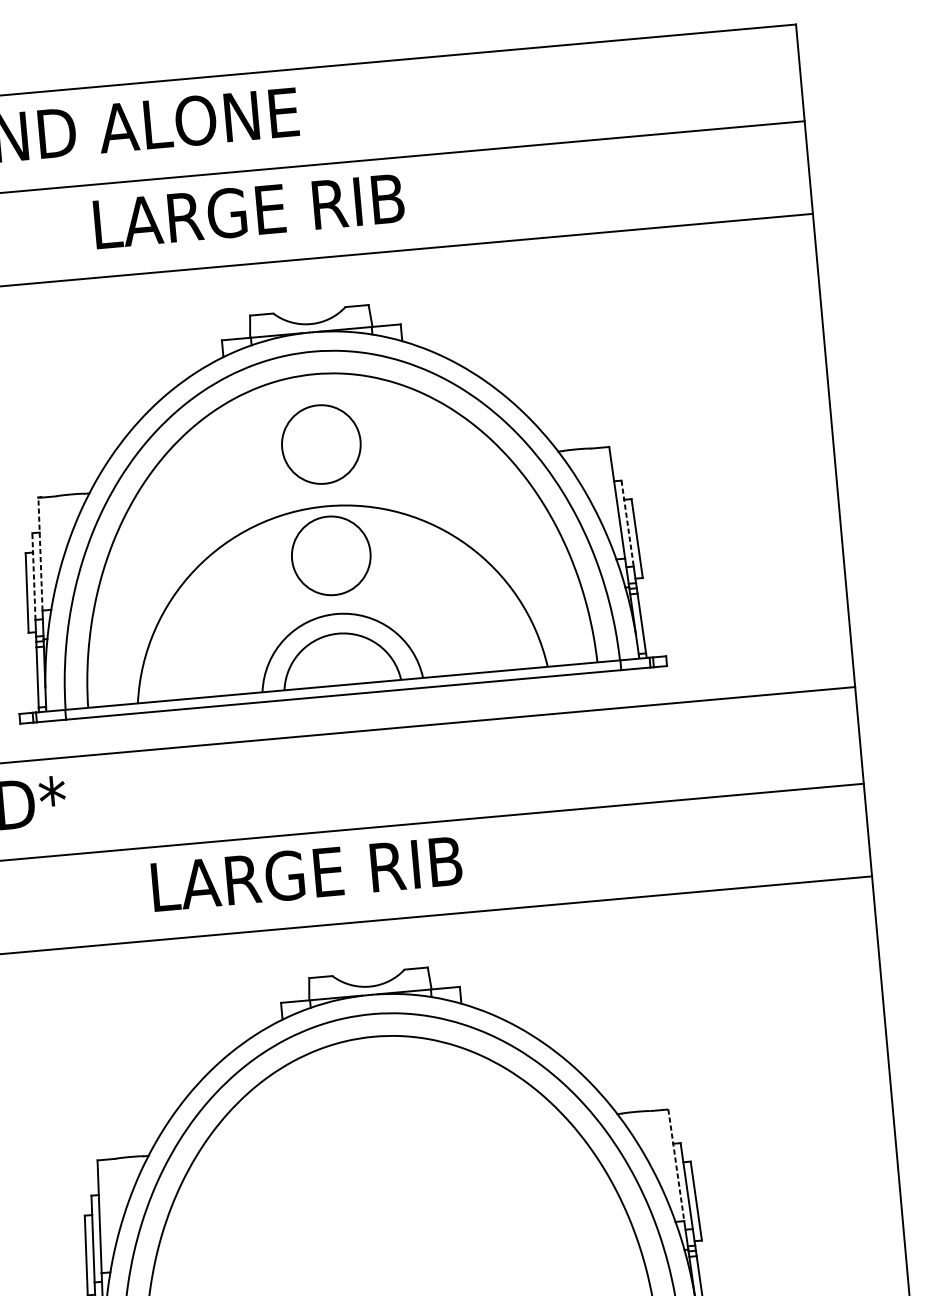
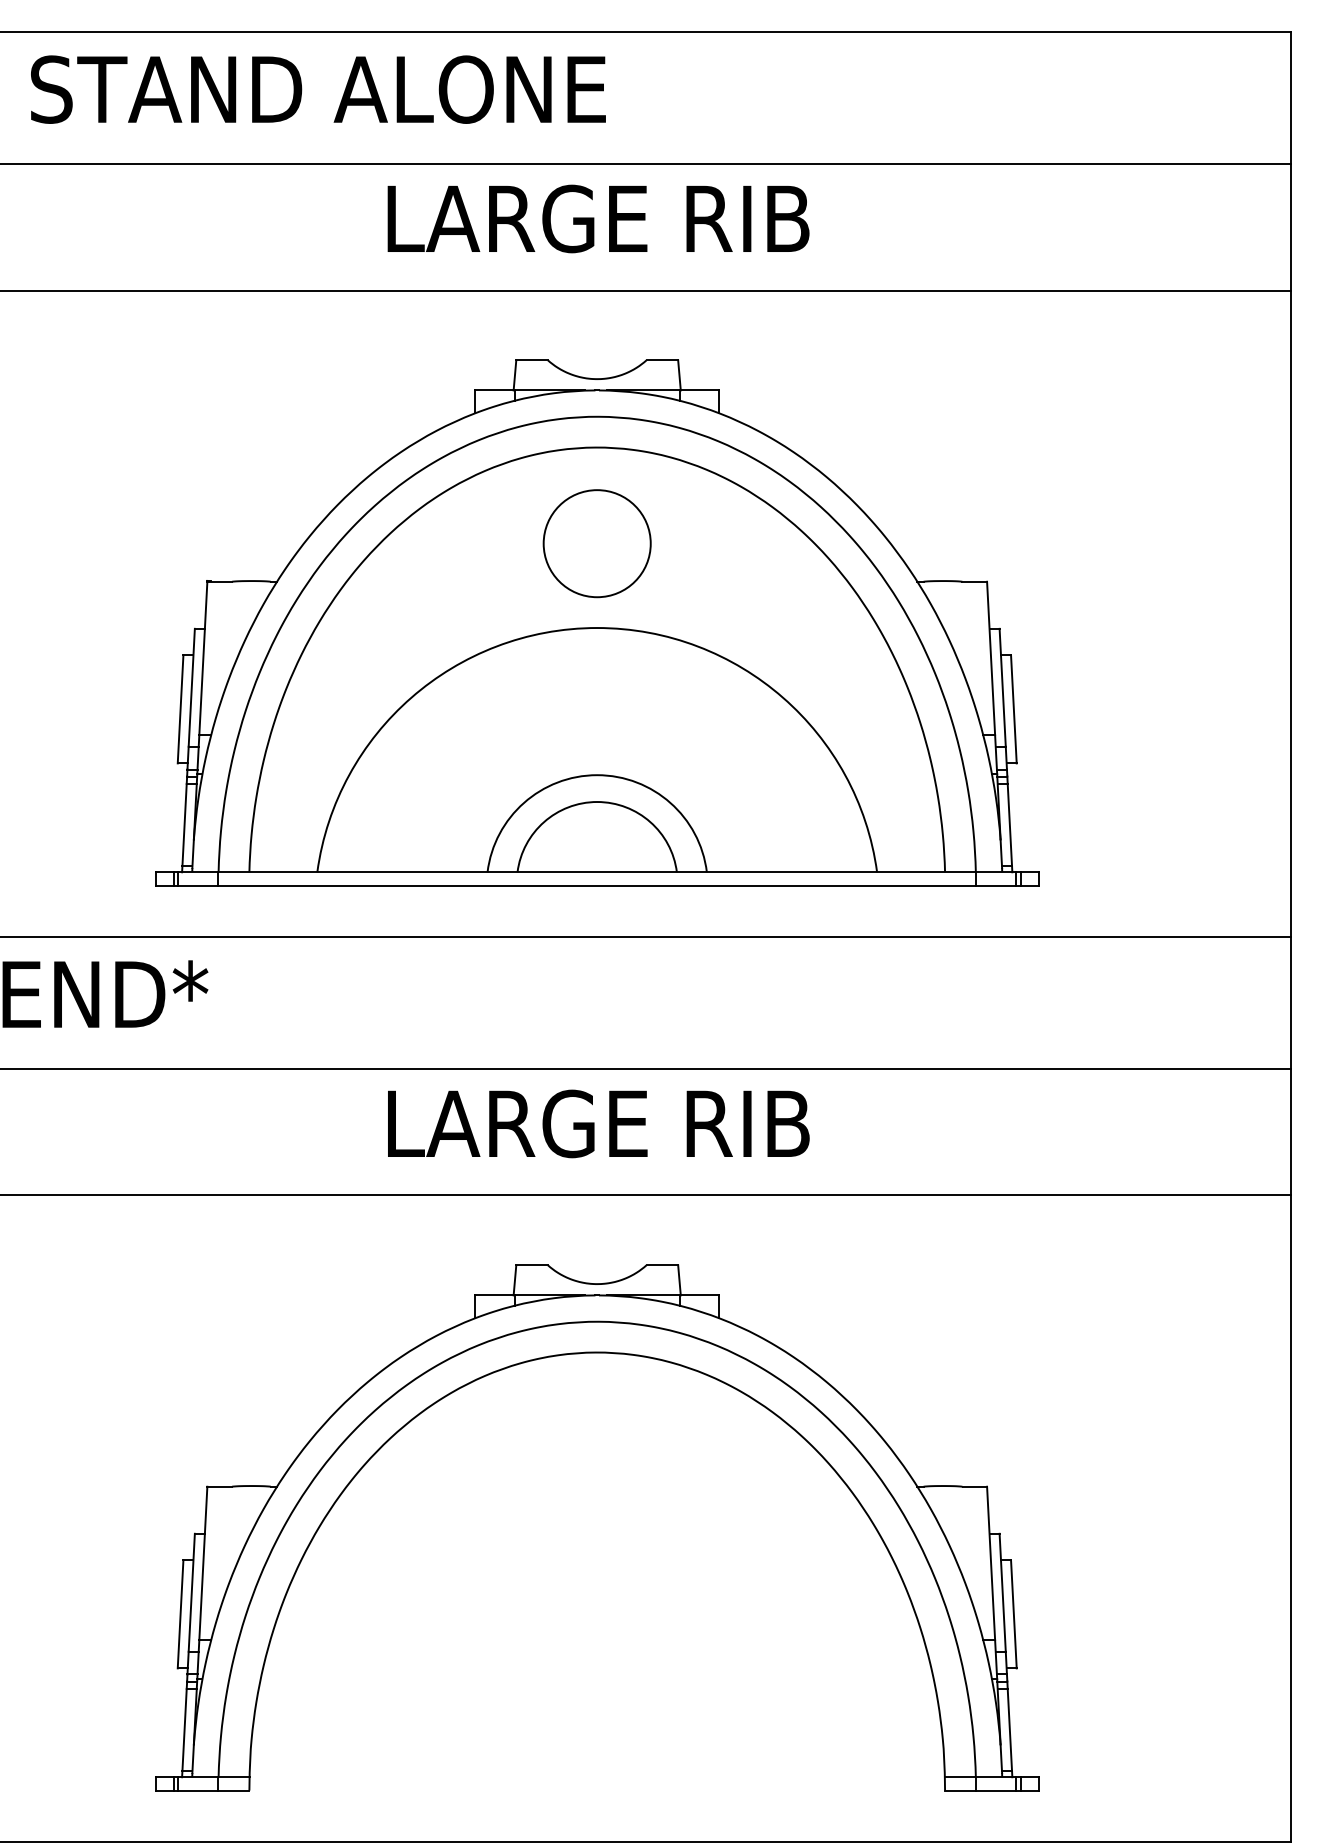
text: (249, 211) -> (598, 218), moved
line: (627, 524) -> (1002, 688), dashed -> solid
line: (40, 553) -> (203, 657), dashed -> solid
circle: (330, 555) -> (596, 695), removed
line: (33, 576) -> (191, 687), dashed -> solid
text: (306, 873) -> (598, 1123), moved
line: (676, 1165) -> (991, 1563), dashed -> solid

